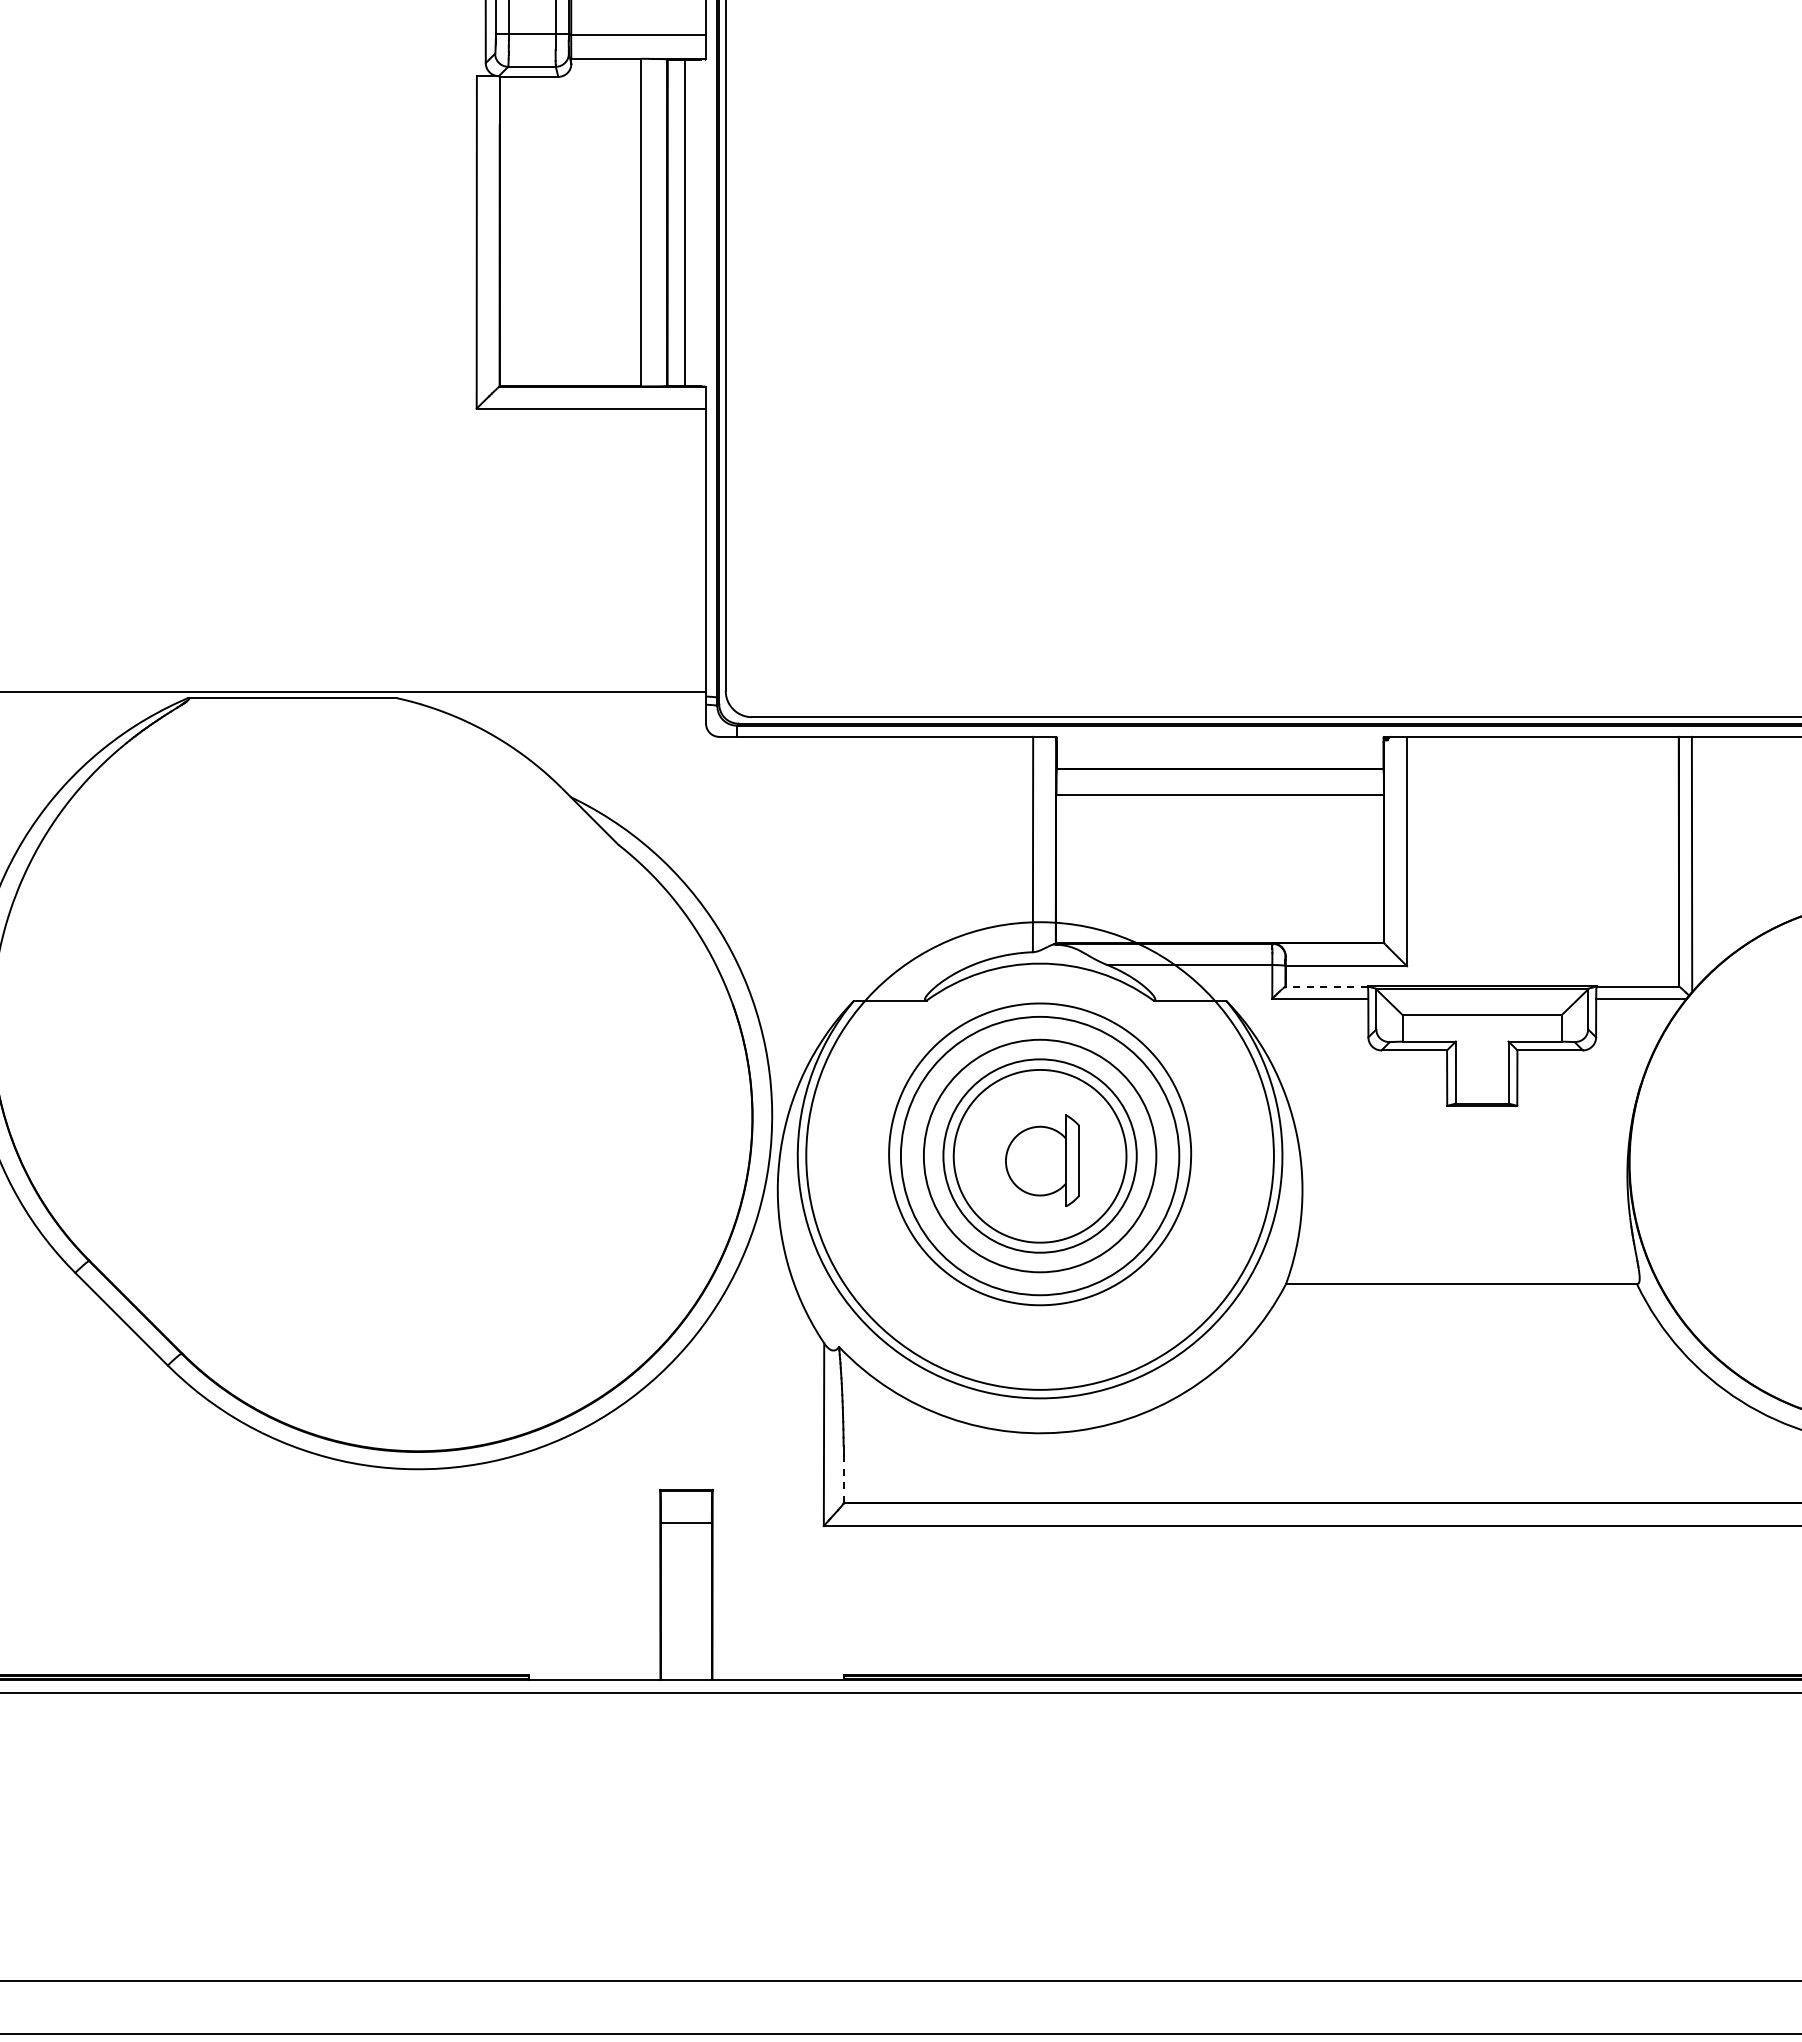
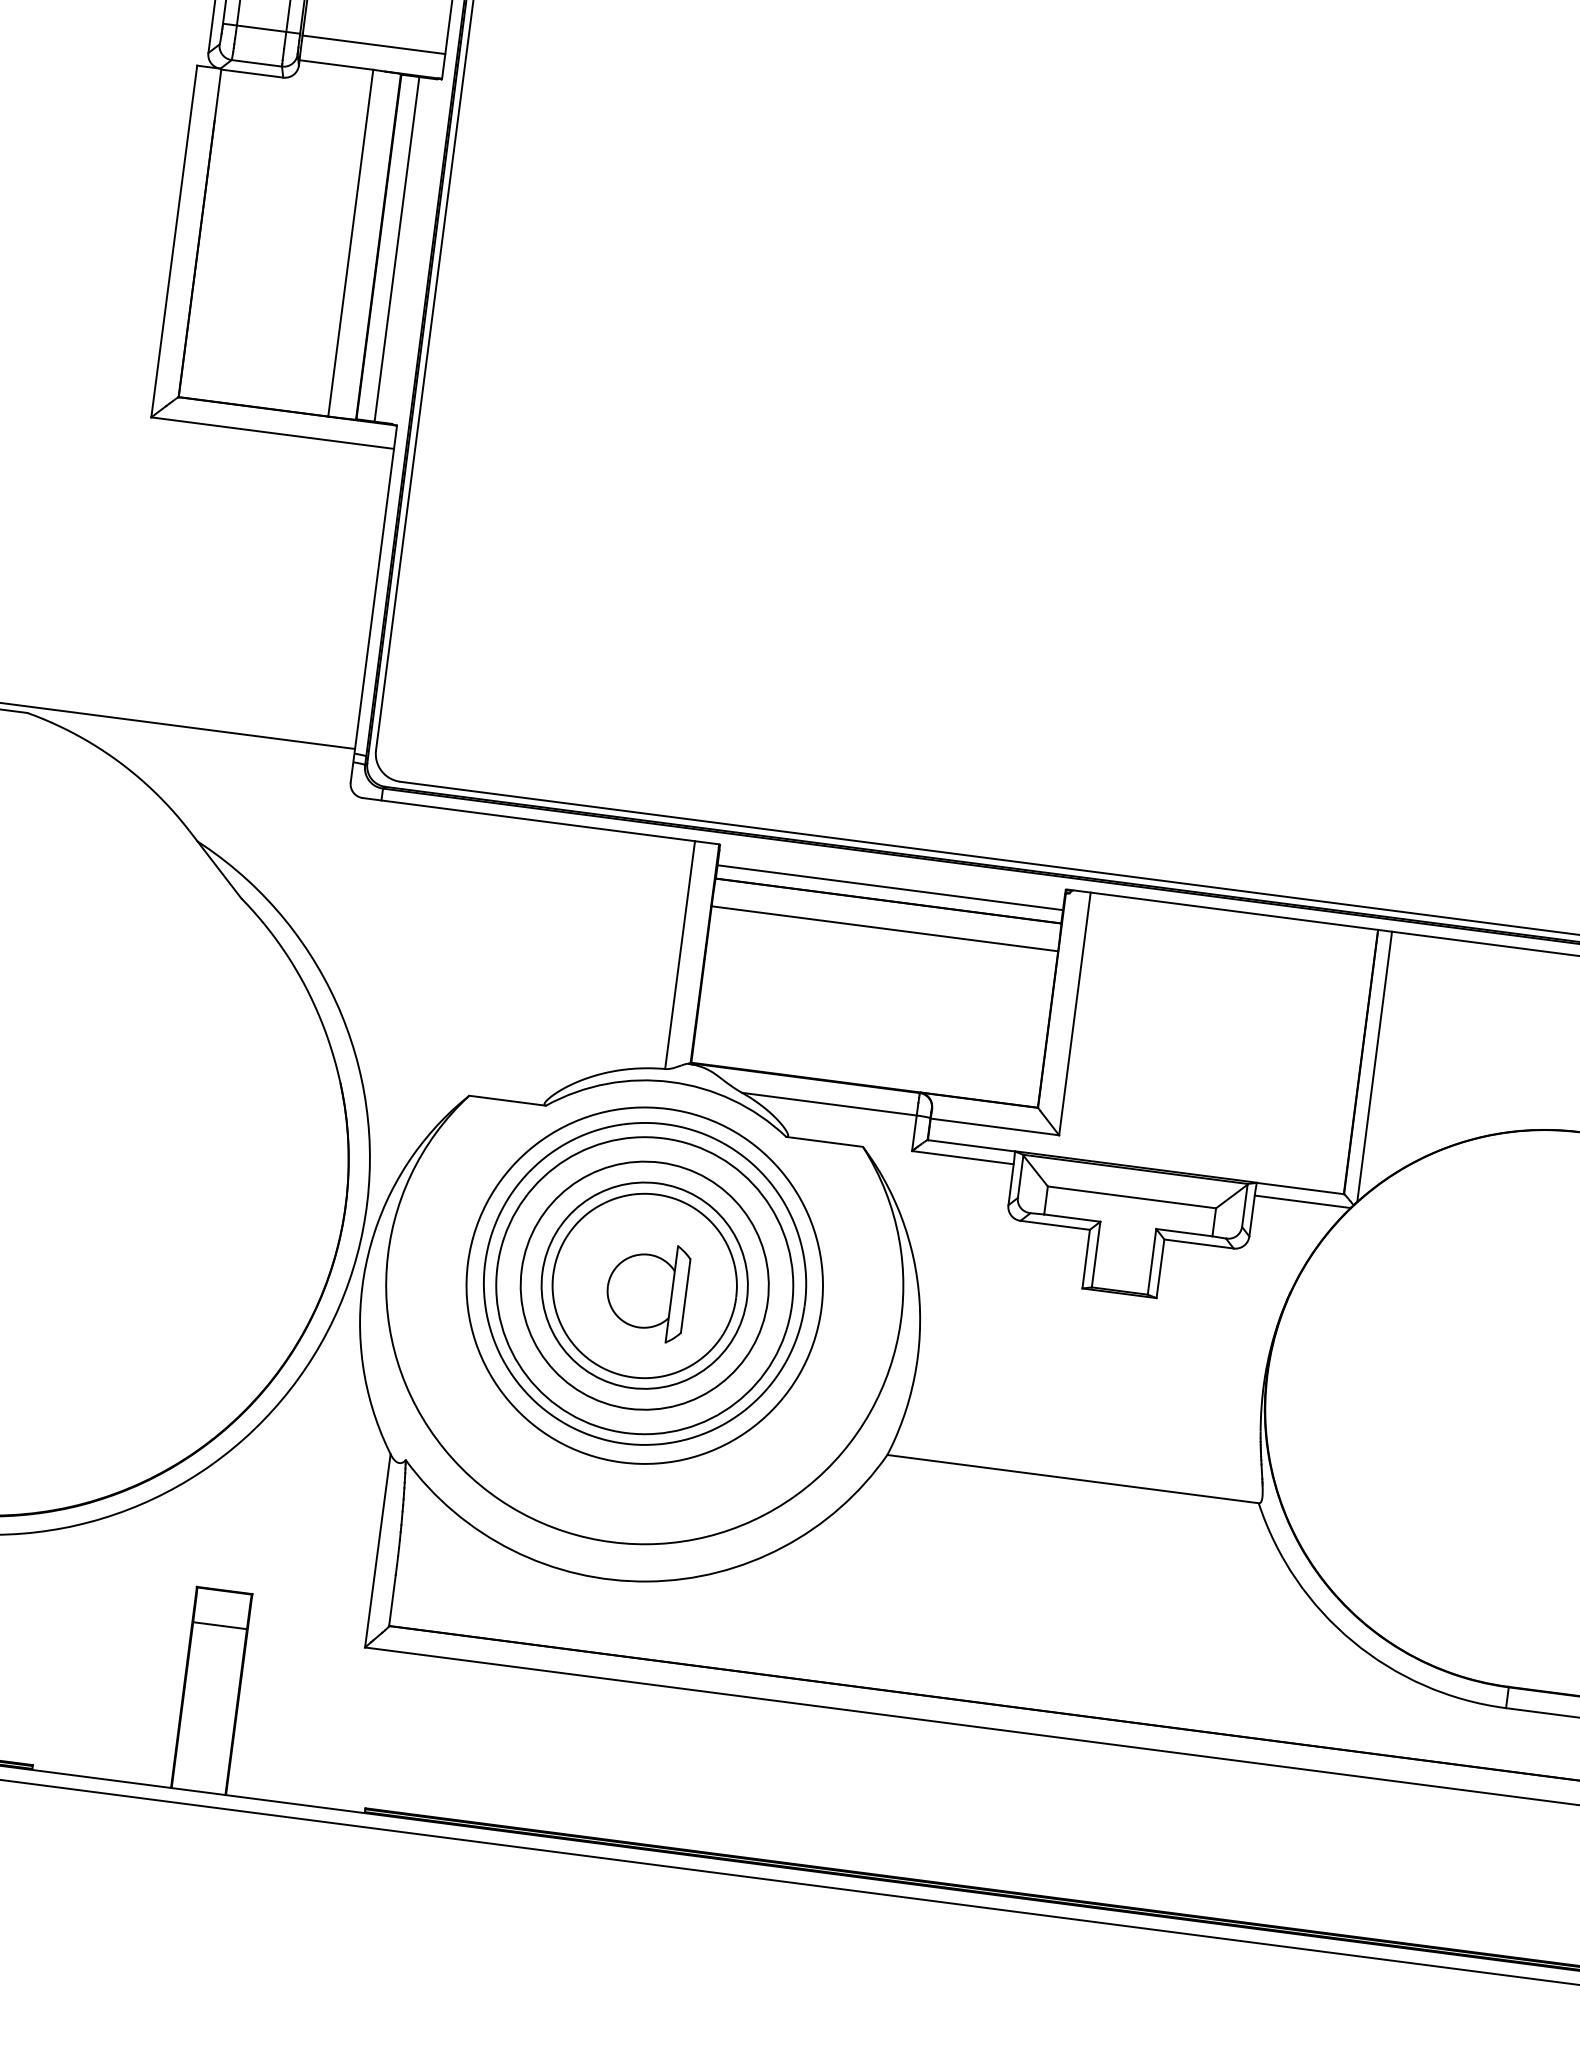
line: (1220, 756) -> (890, 887), added
line: (1326, 986) -> (971, 1145), dashed -> solid
circle: (1040, 1156) -> (645, 1286), size x0.71
line: (843, 1479) -> (392, 1600), dashed -> solid

